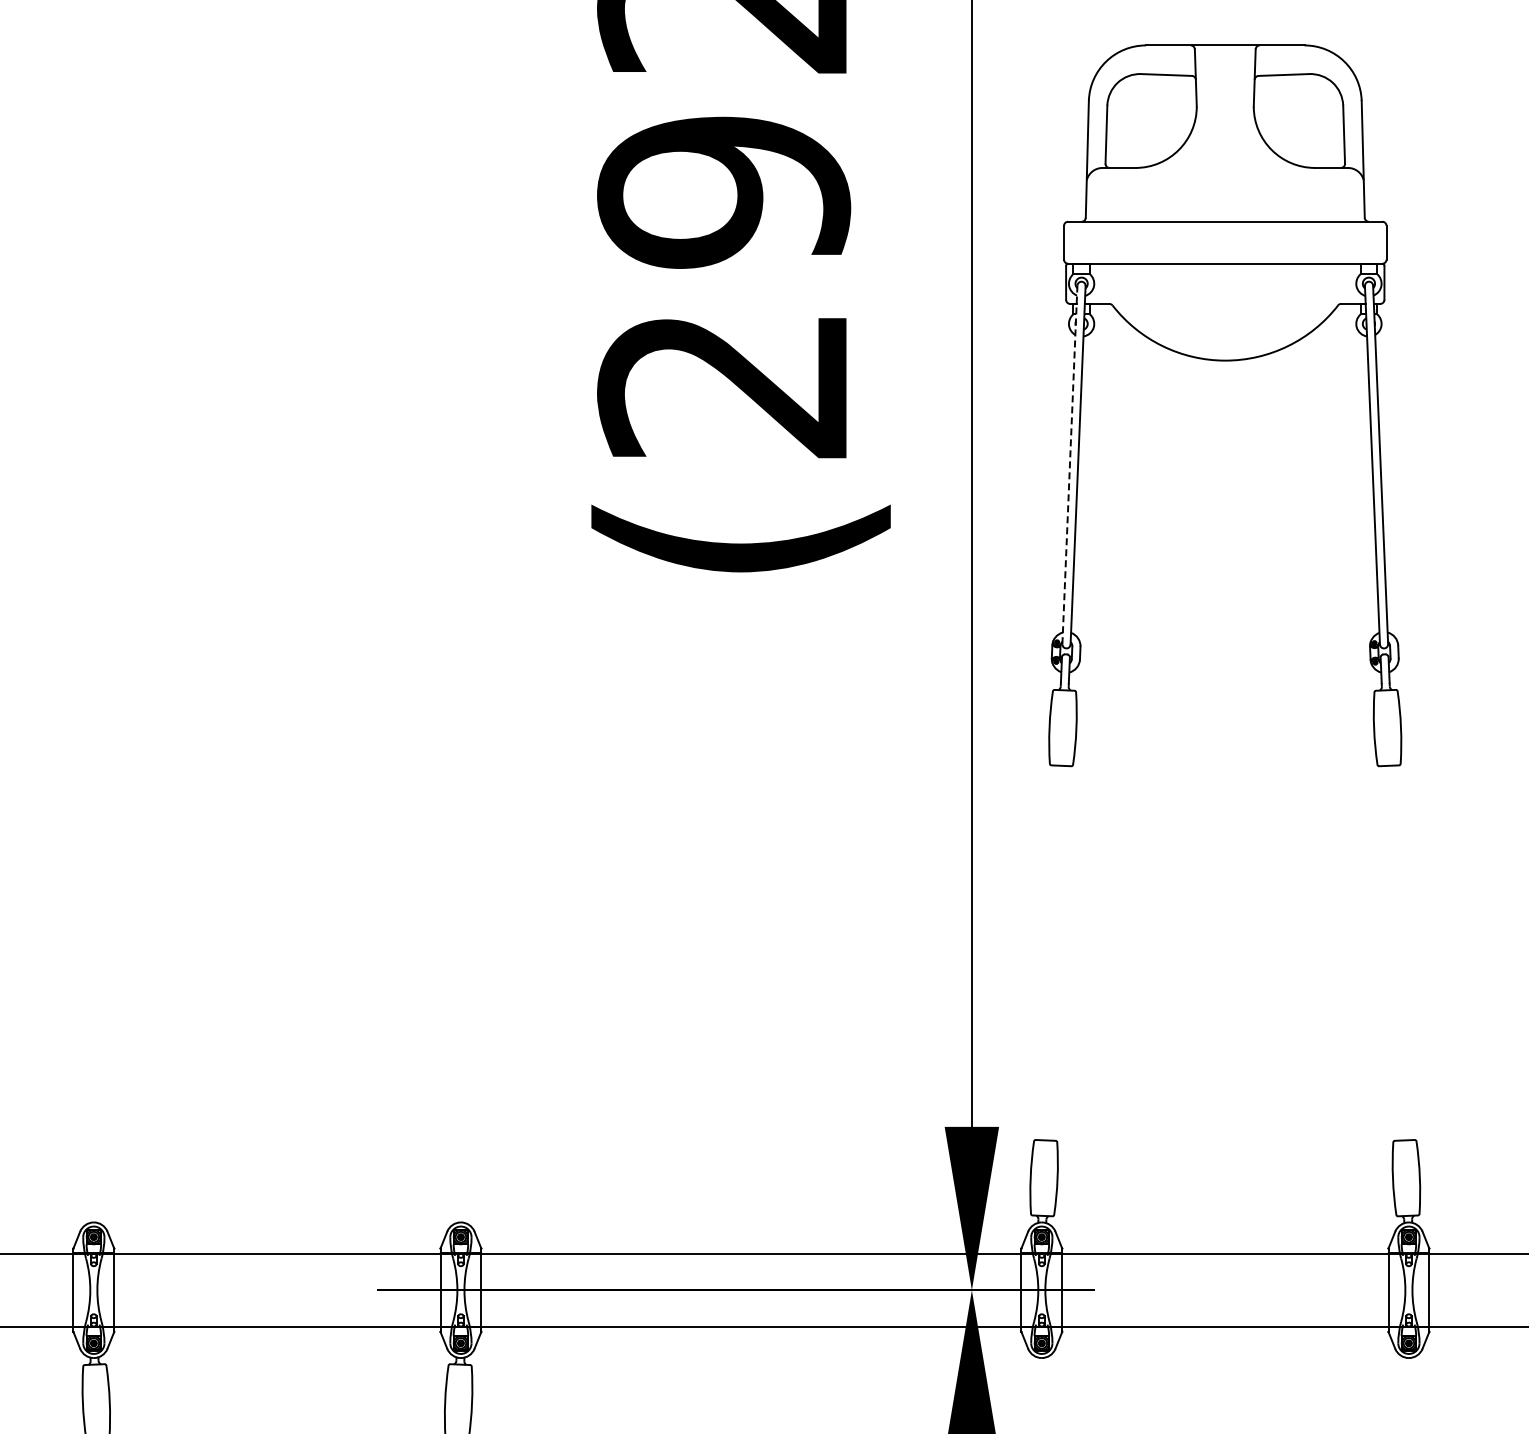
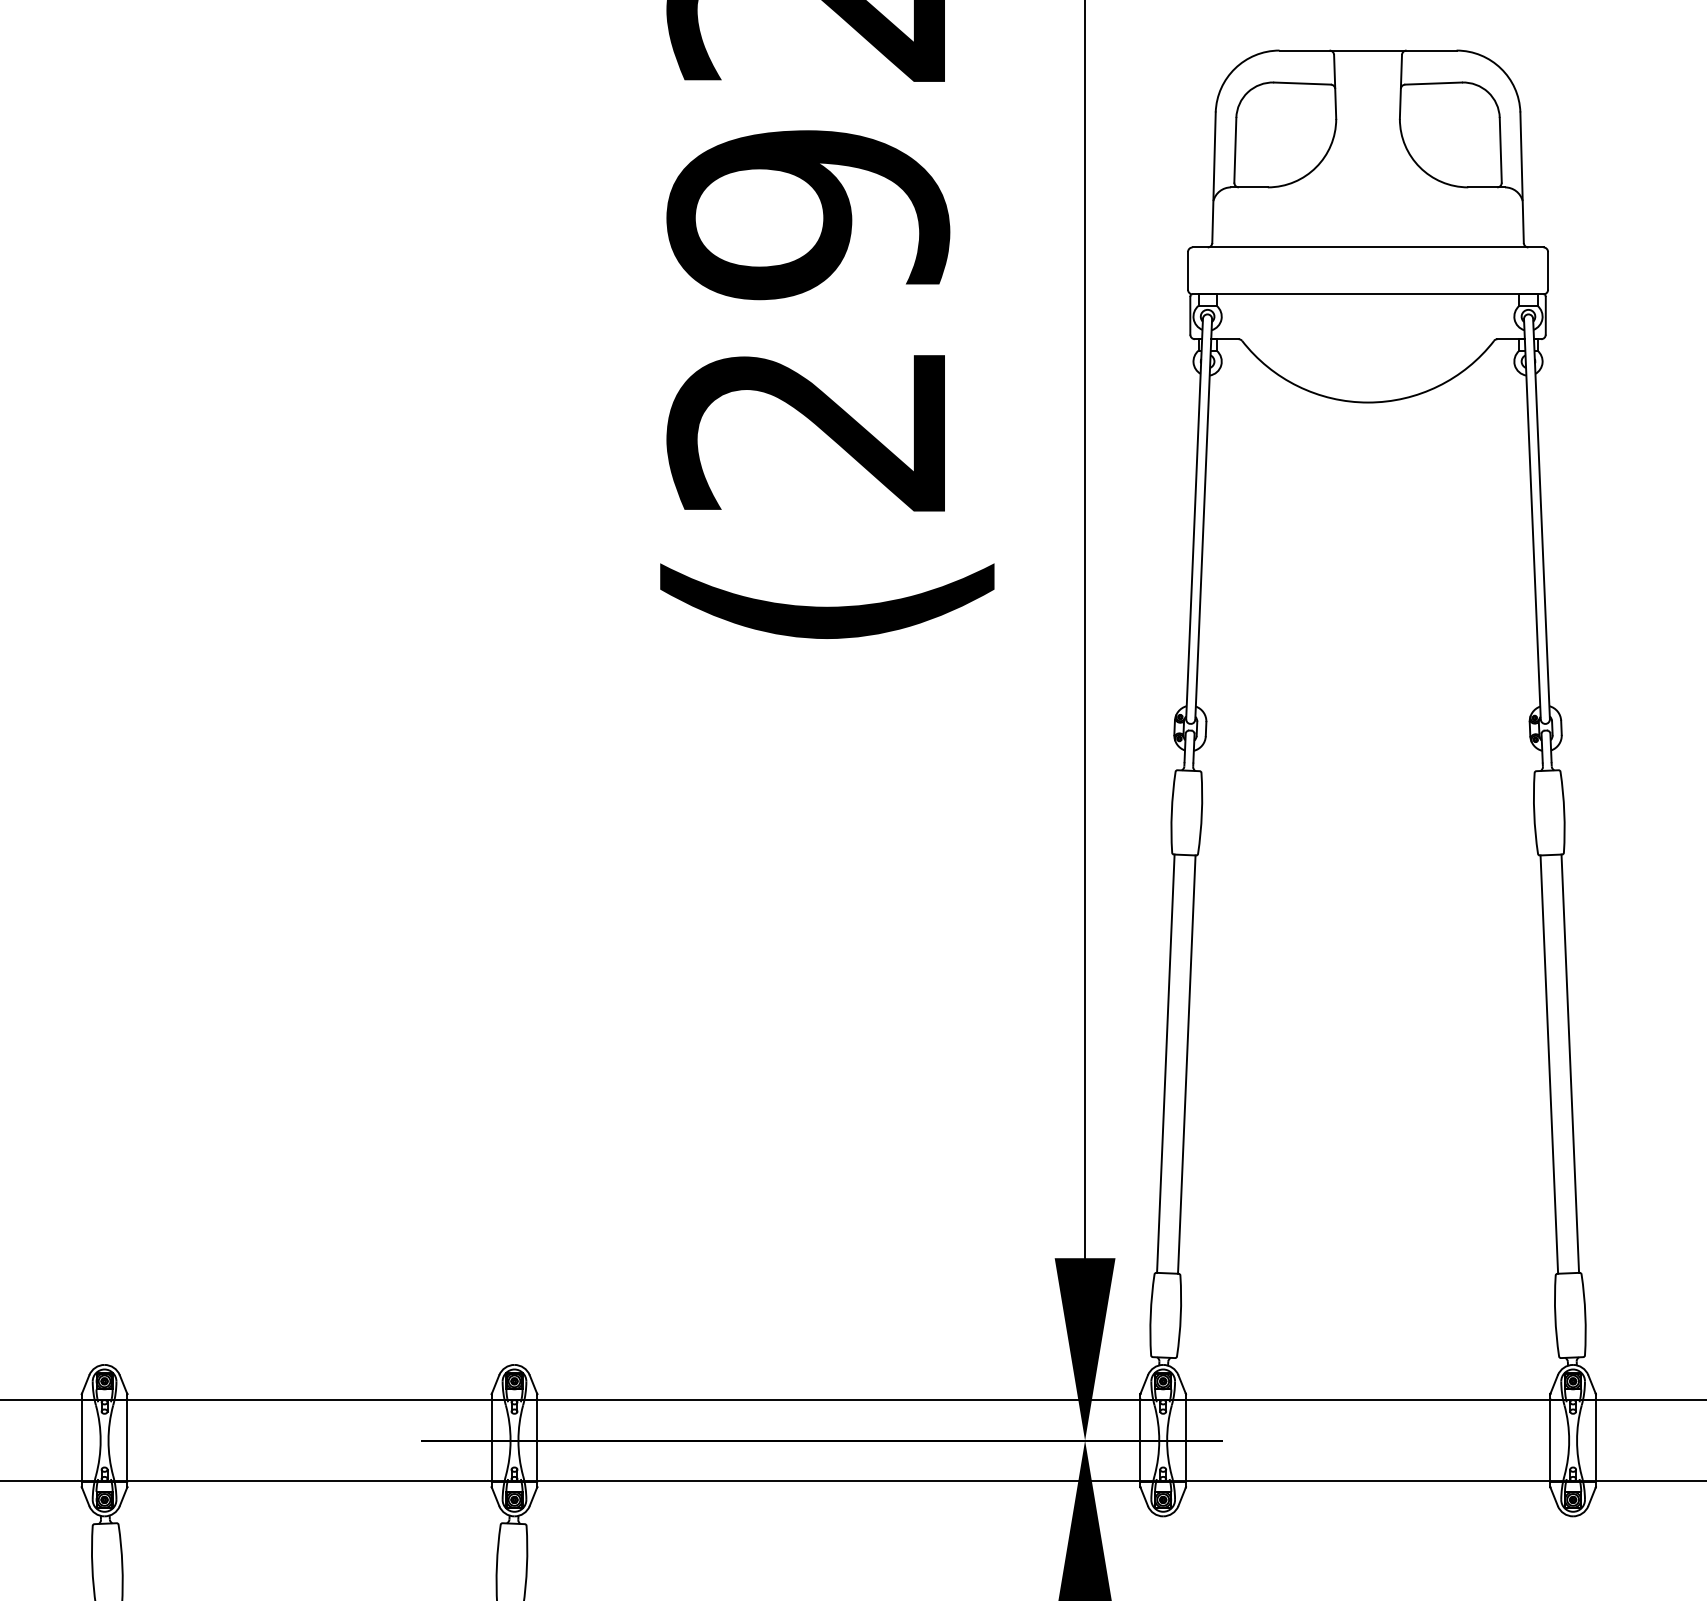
line: (1069, 464) -> (1194, 518), dashed -> solid
line: (1044, 952) -> (1166, 1063), added
line: (1406, 952) -> (1570, 1063), added
line: (1062, 953) -> (1186, 1064), added
line: (1387, 953) -> (1549, 1064), added

